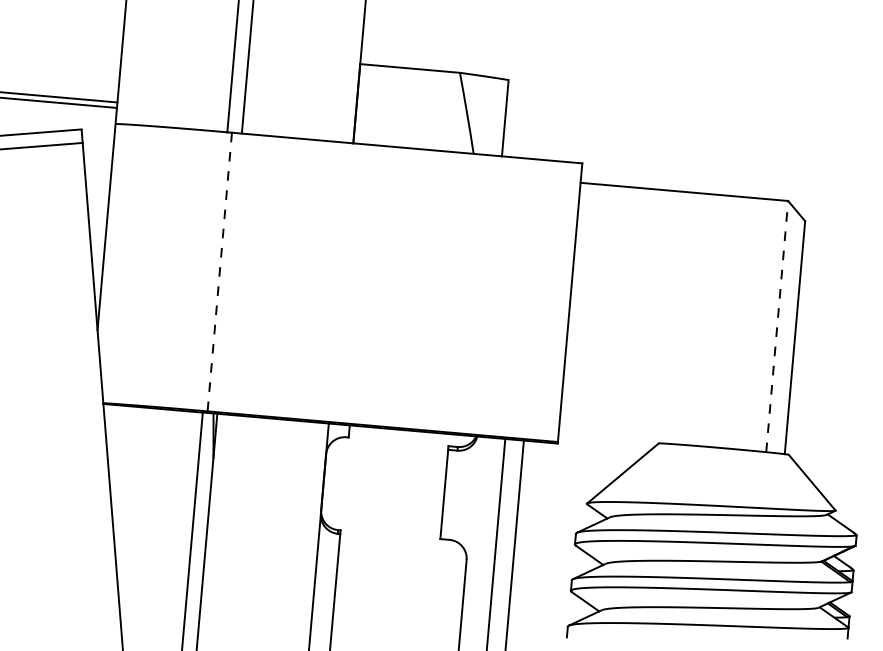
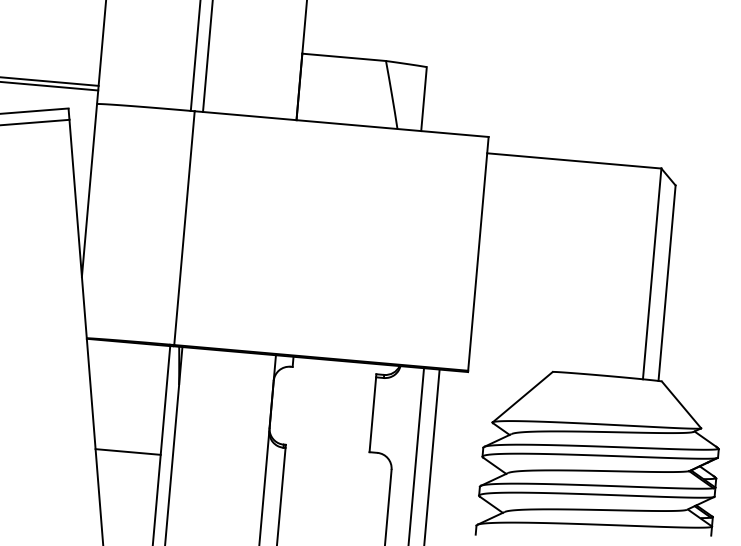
line: (219, 272) -> (184, 228), dashed -> solid
line: (777, 326) -> (652, 273), dashed -> solid
line: (151, 538) -> (127, 451), added

